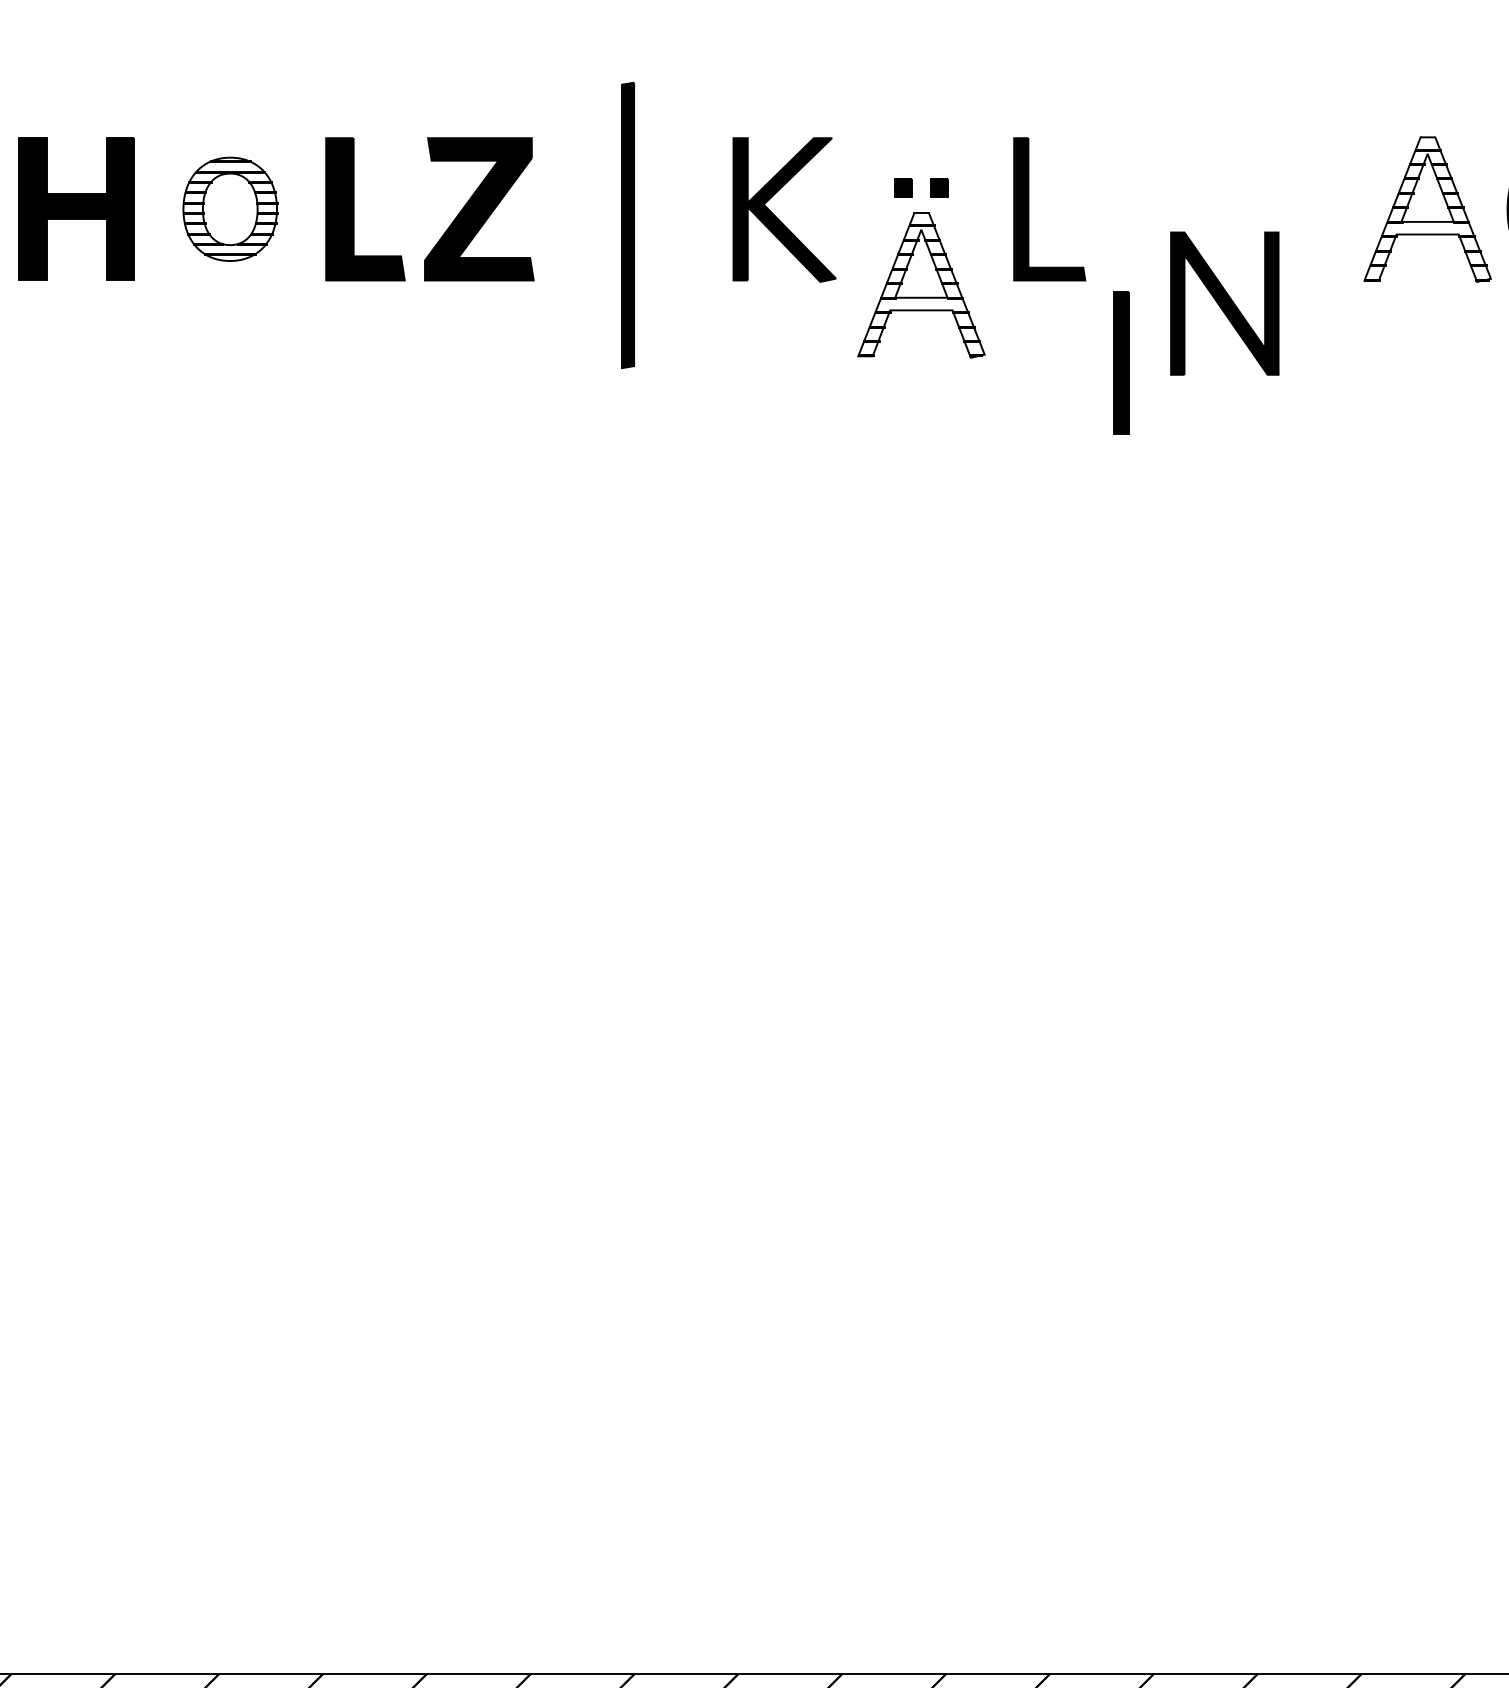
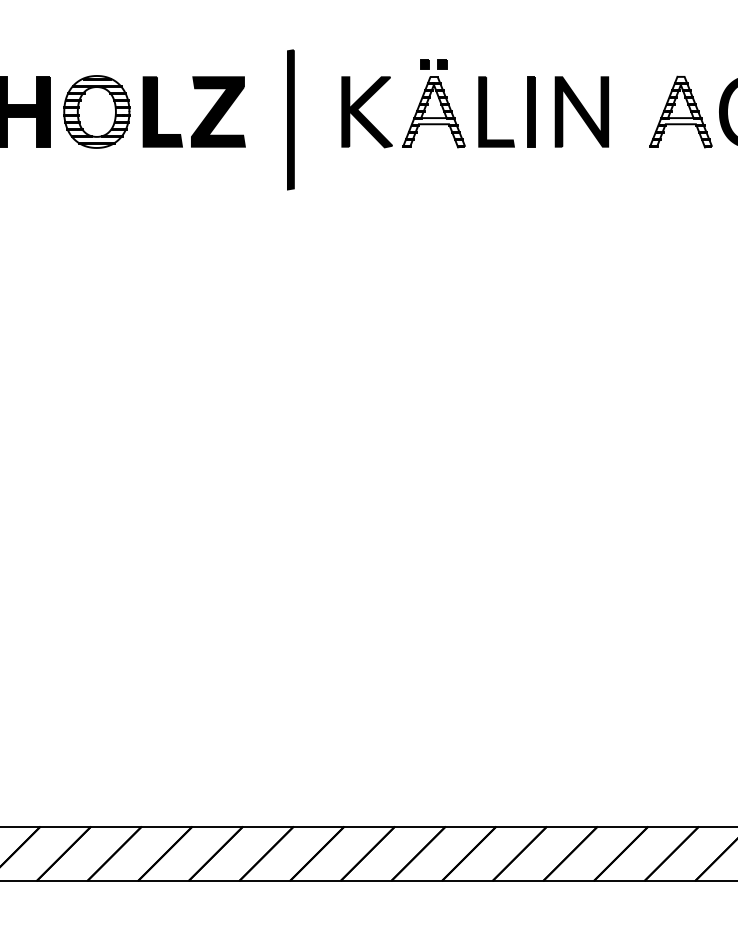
part: (229, 208) -> (96, 111), size x1.43
part: (920, 267) -> (433, 103), moved
part: (1223, 302) -> (581, 111), moved
part: (1121, 362) -> (531, 111), moved

